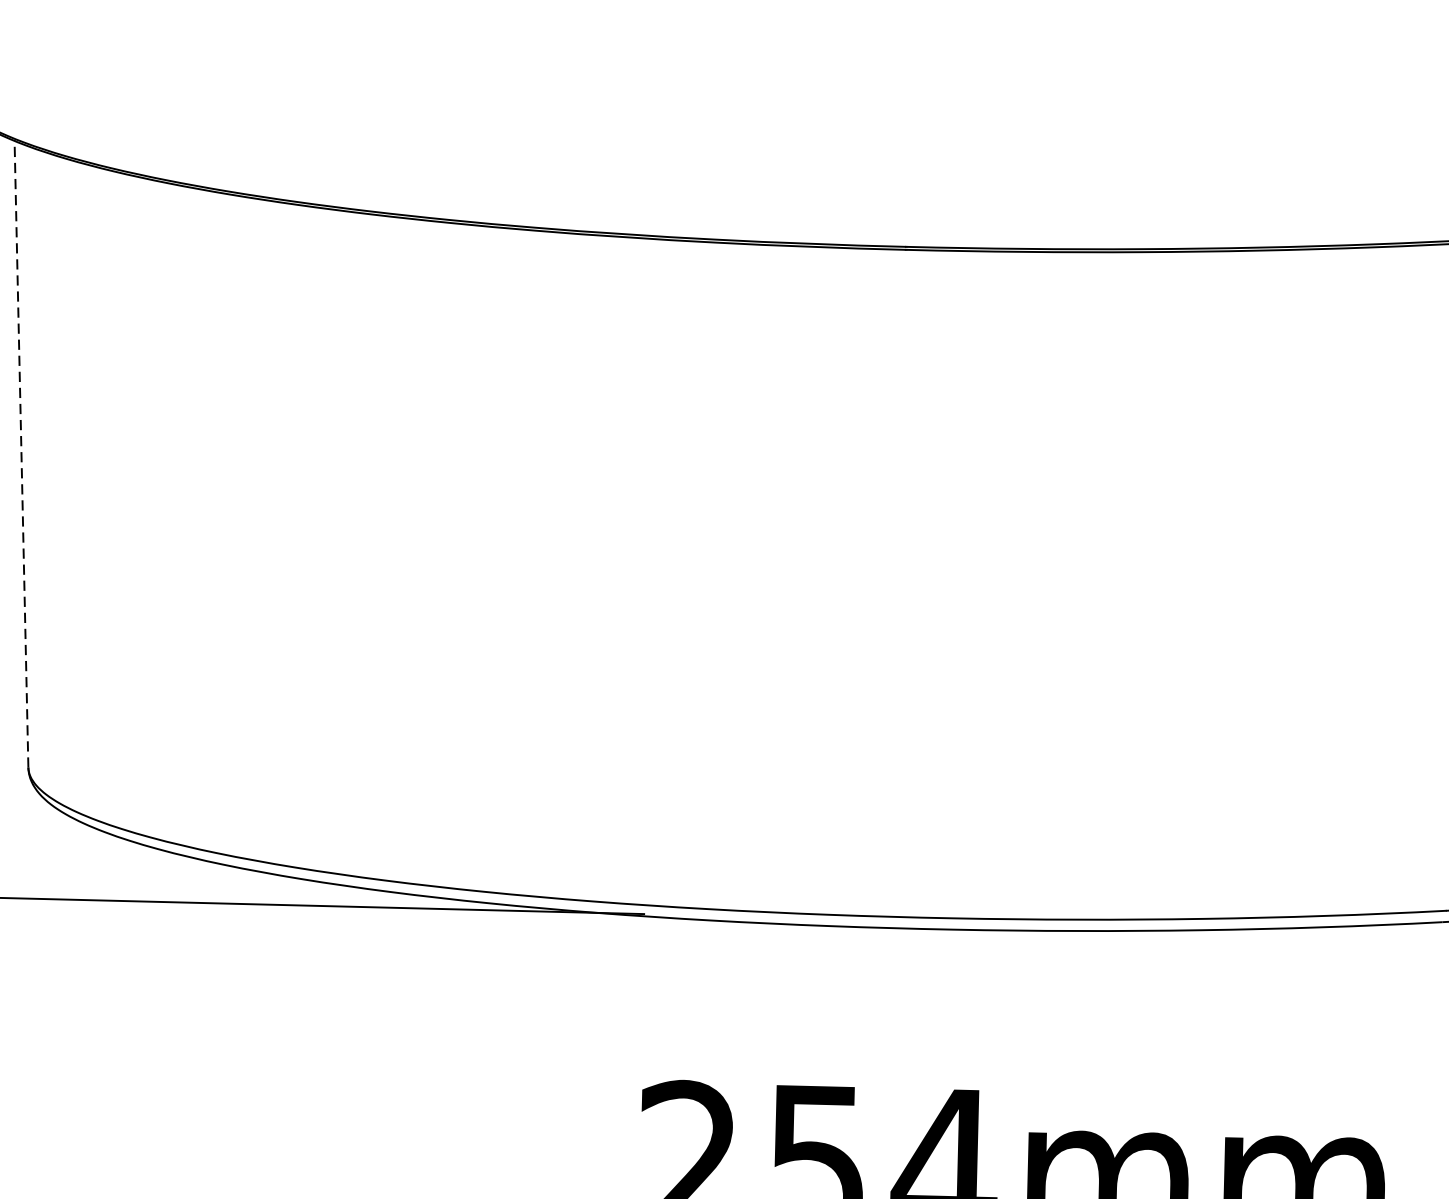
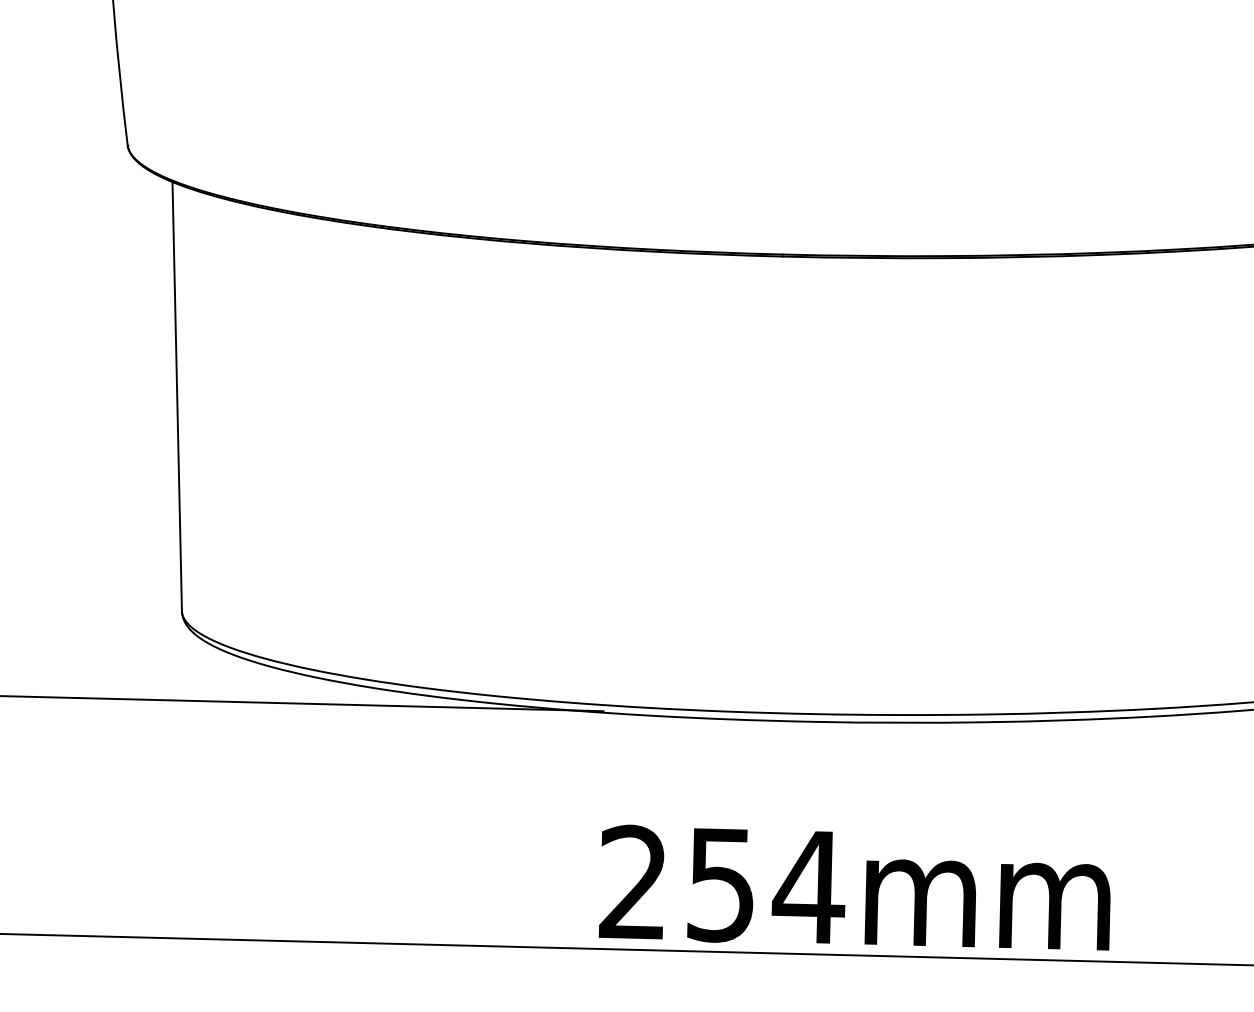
line: (21, 454) -> (177, 396), dashed -> solid

